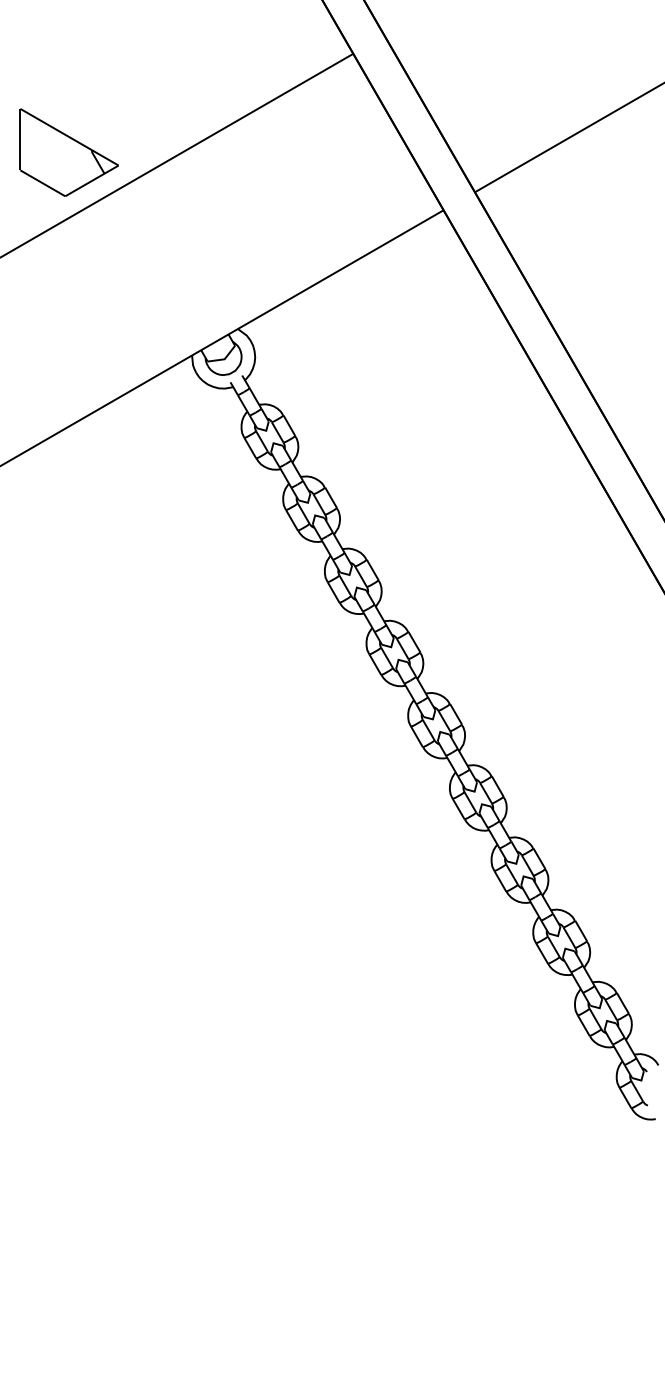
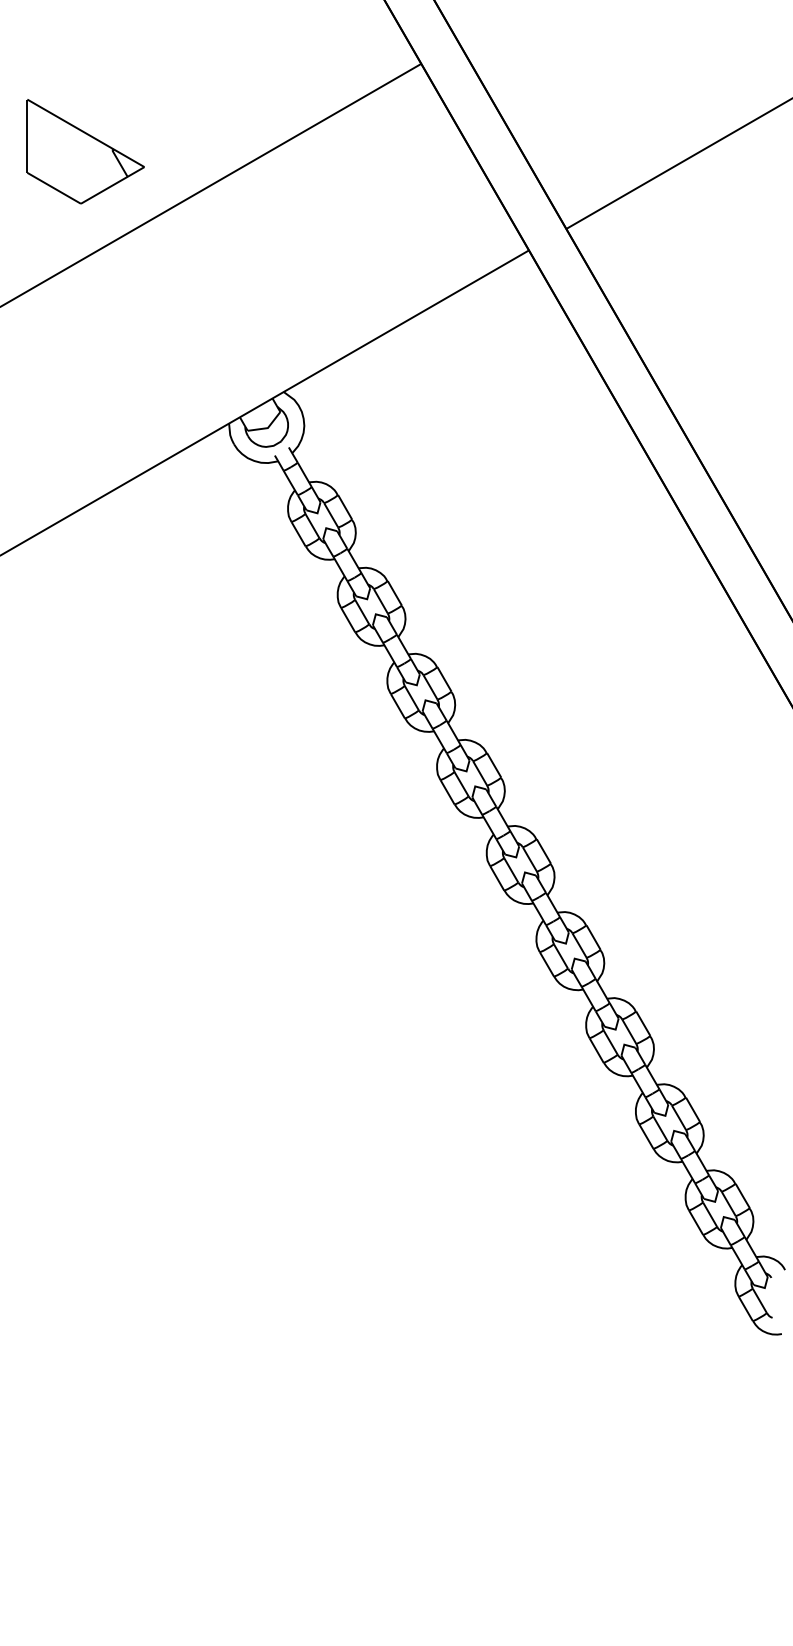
part: (69, 152) -> (85, 151), moved

